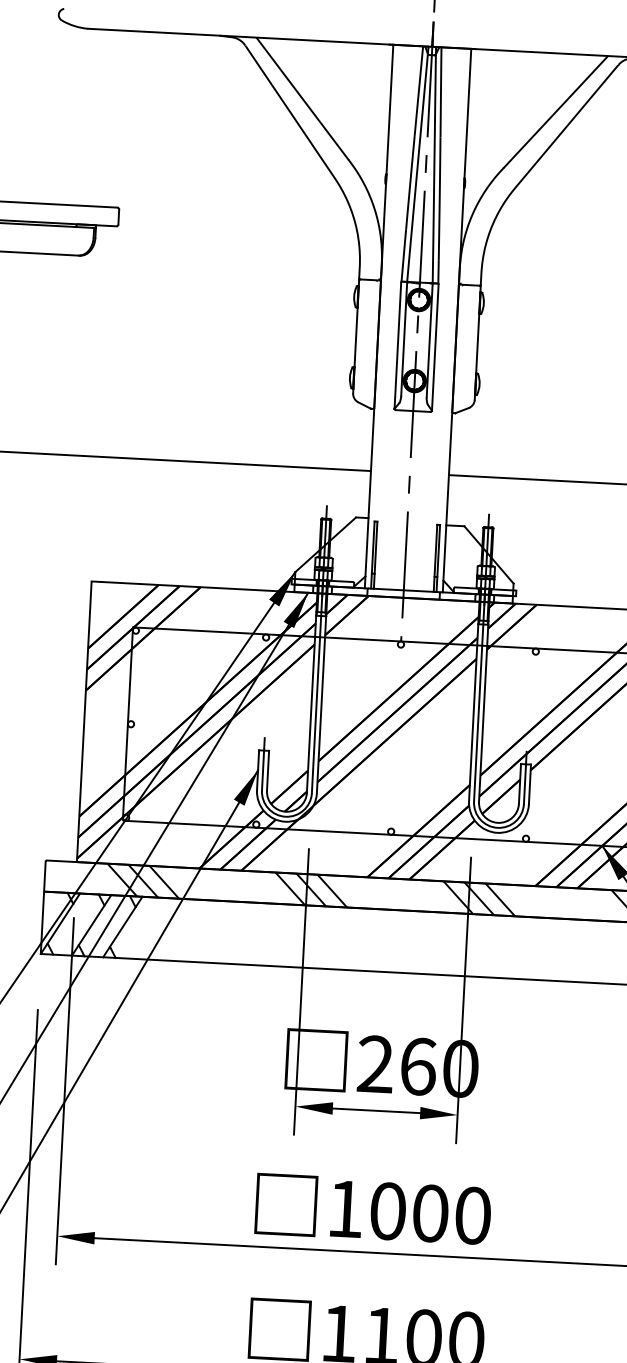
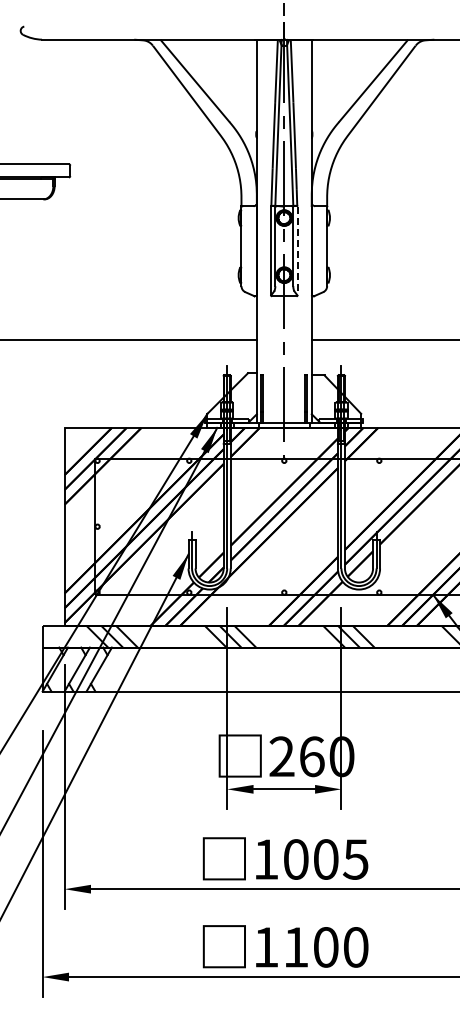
line: (435, 348) -> (297, 251), solid -> dashed
text: (472, 1215) -> (355, 859), 1000 -> 1005

